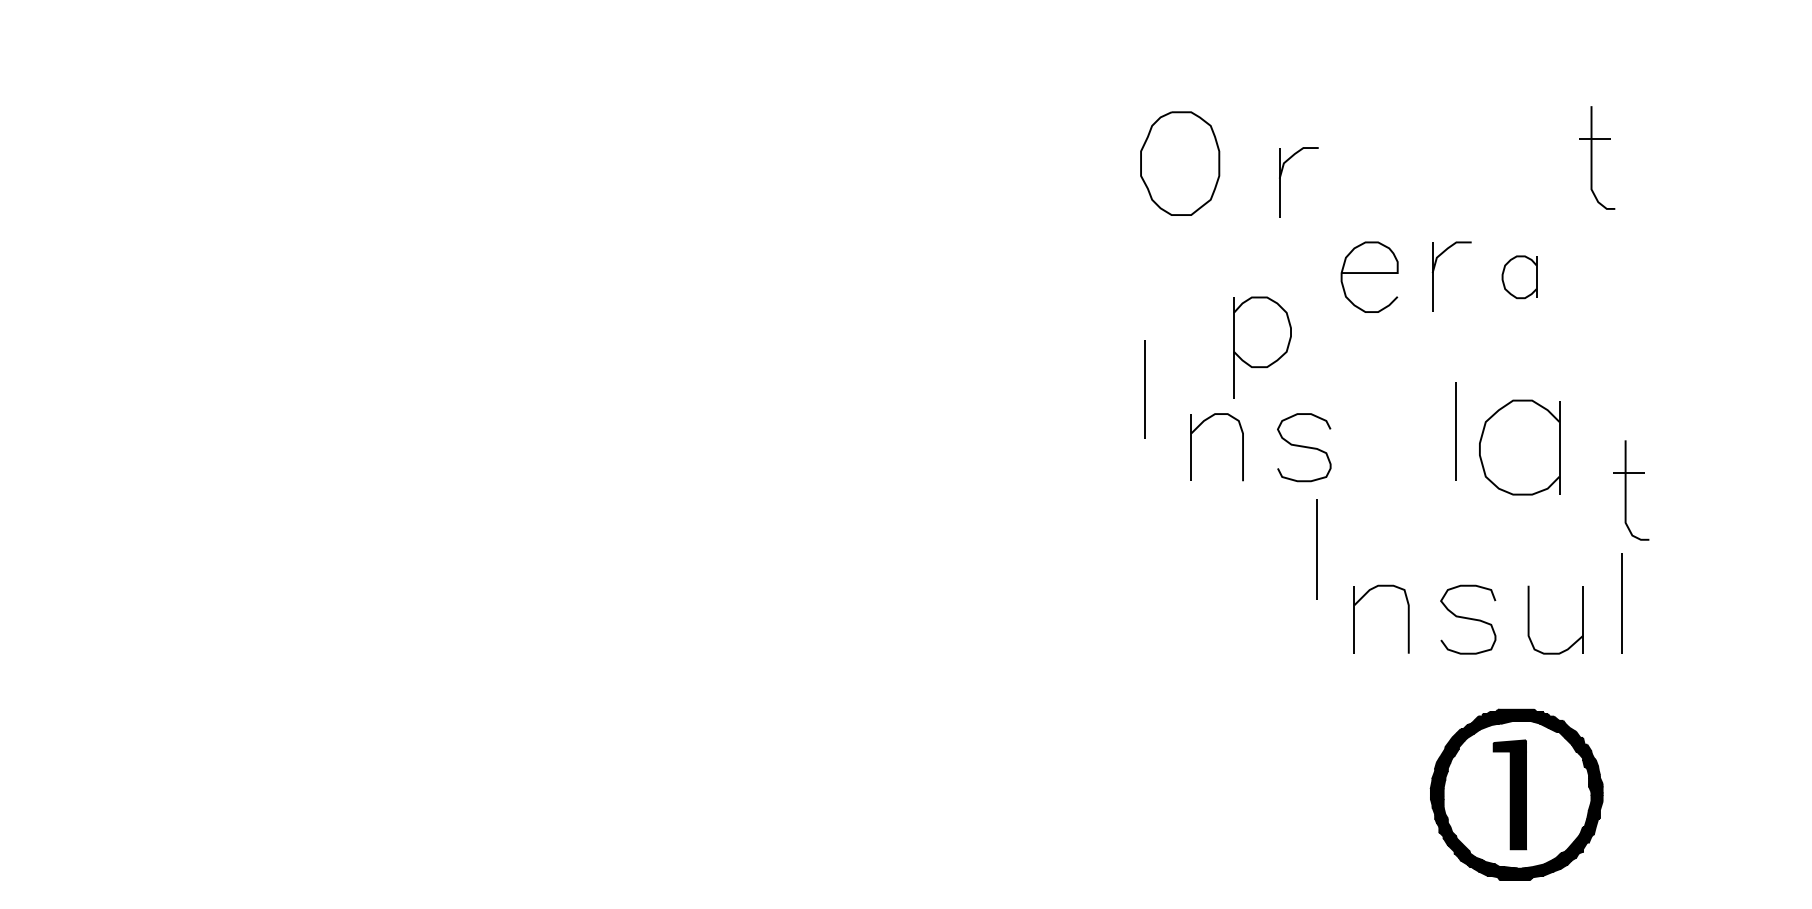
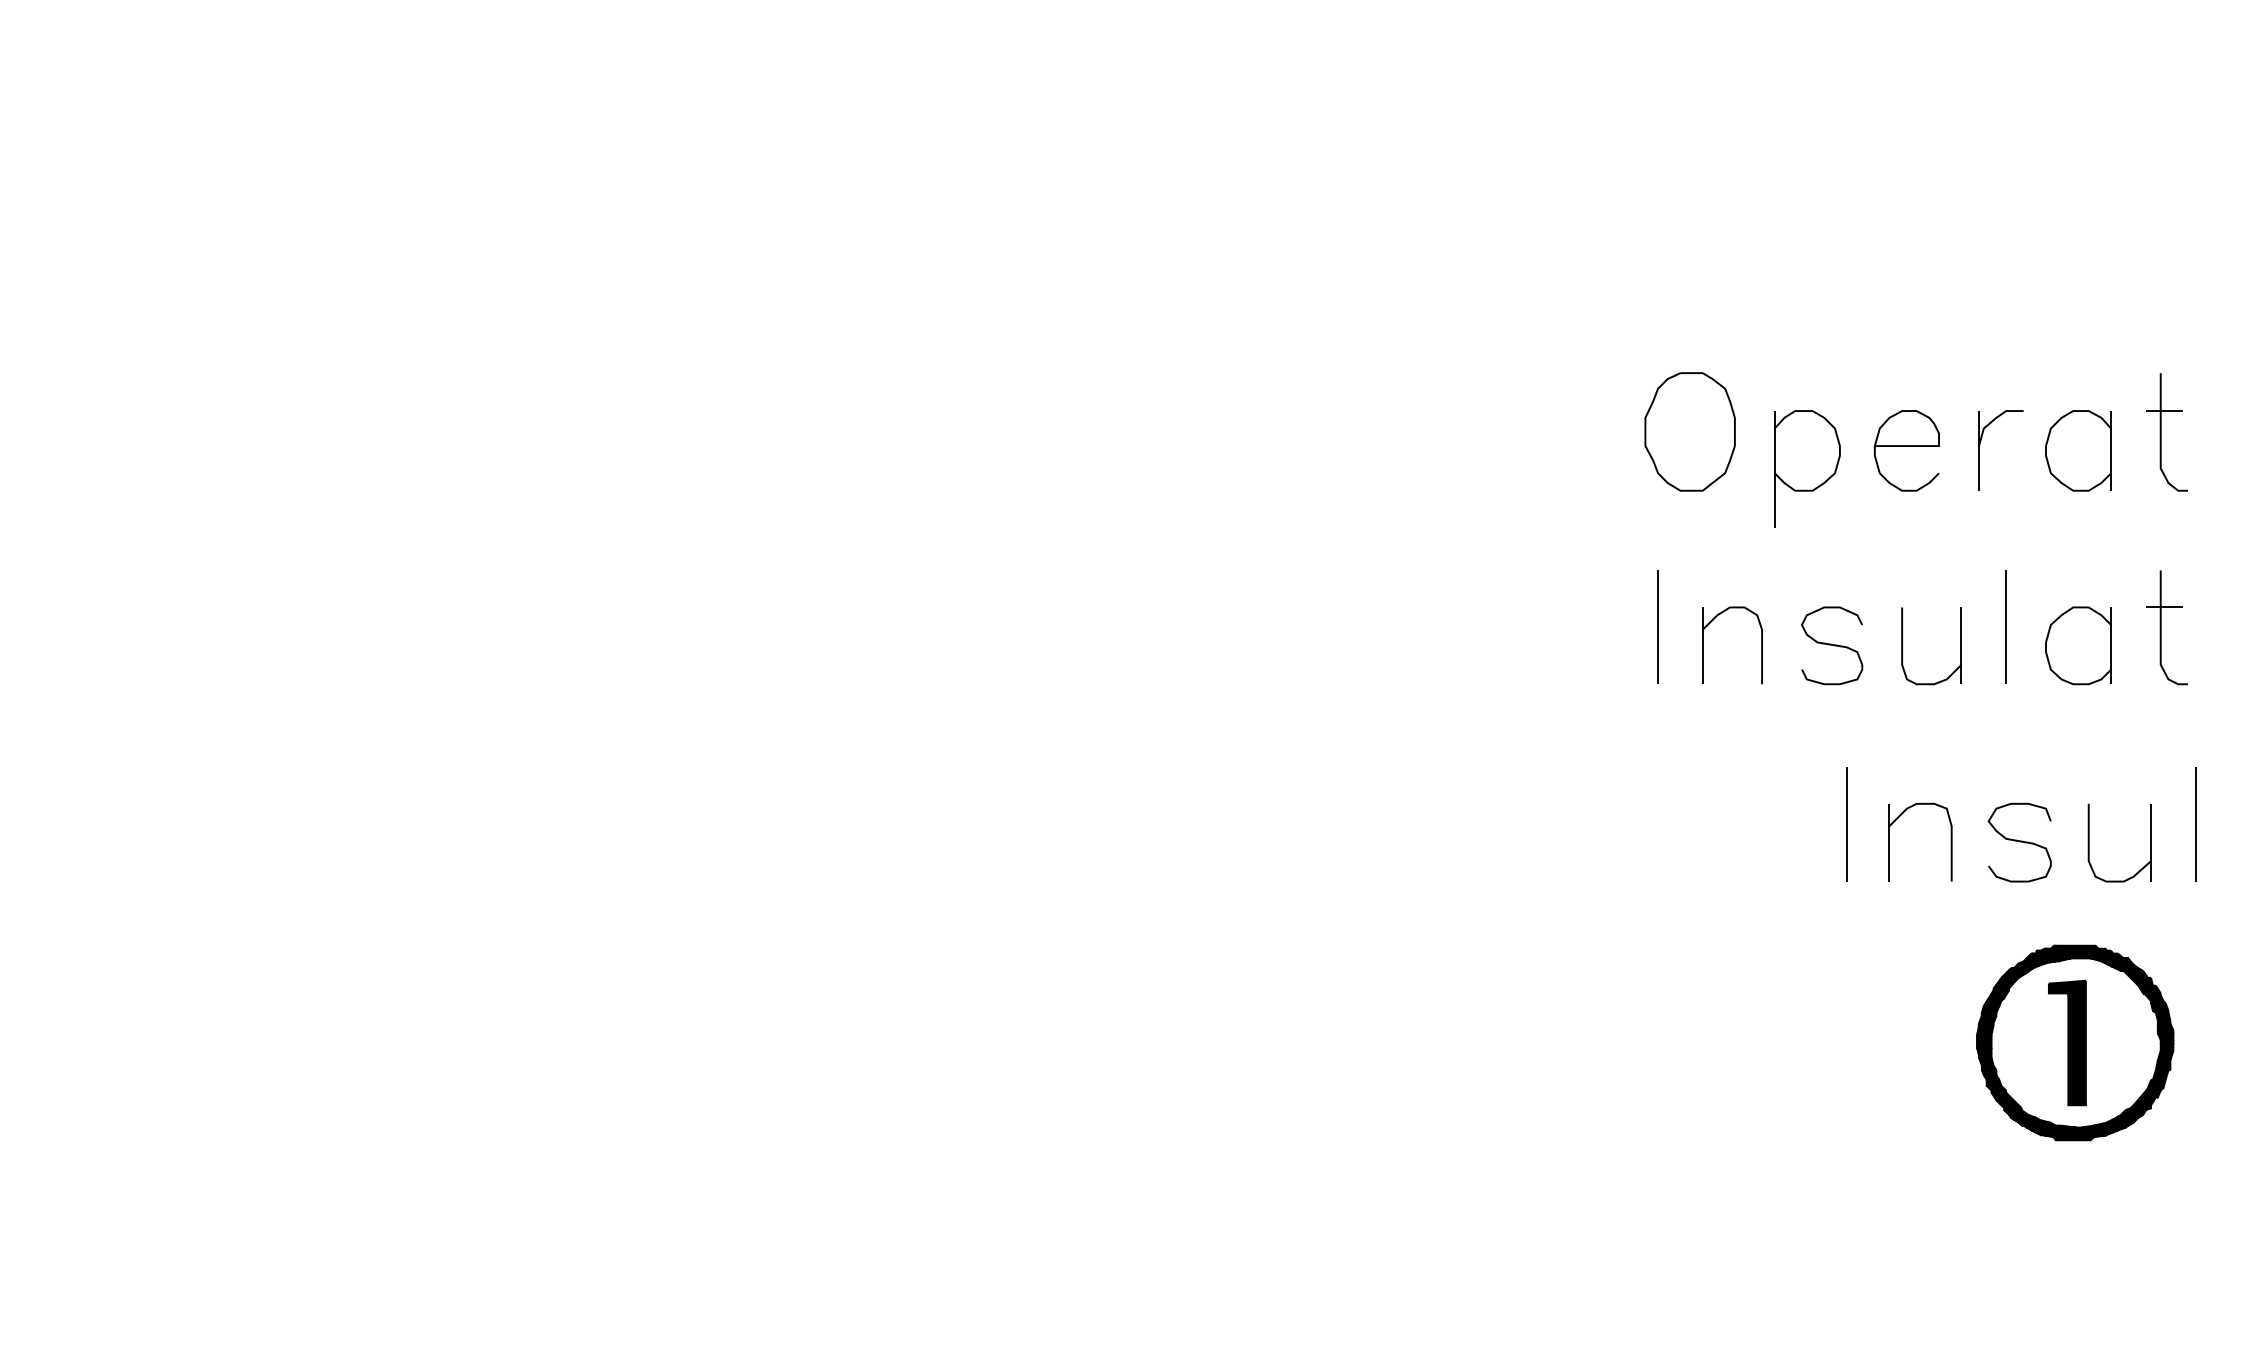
part: (1596, 158) -> (2166, 432), moved
part: (1179, 163) -> (1689, 431), moved
part: (1281, 178) -> (1805, 337), removed
part: (1519, 276) -> (2078, 450), size x1.67
part: (1262, 347) -> (1807, 468), moved
line: (1144, 388) -> (1657, 626), moved
part: (1519, 447) -> (2078, 645), size x0.71
part: (1365, 448) -> (1902, 646), added
part: (1630, 490) -> (2166, 627), moved
line: (1316, 549) -> (1846, 824), moved

